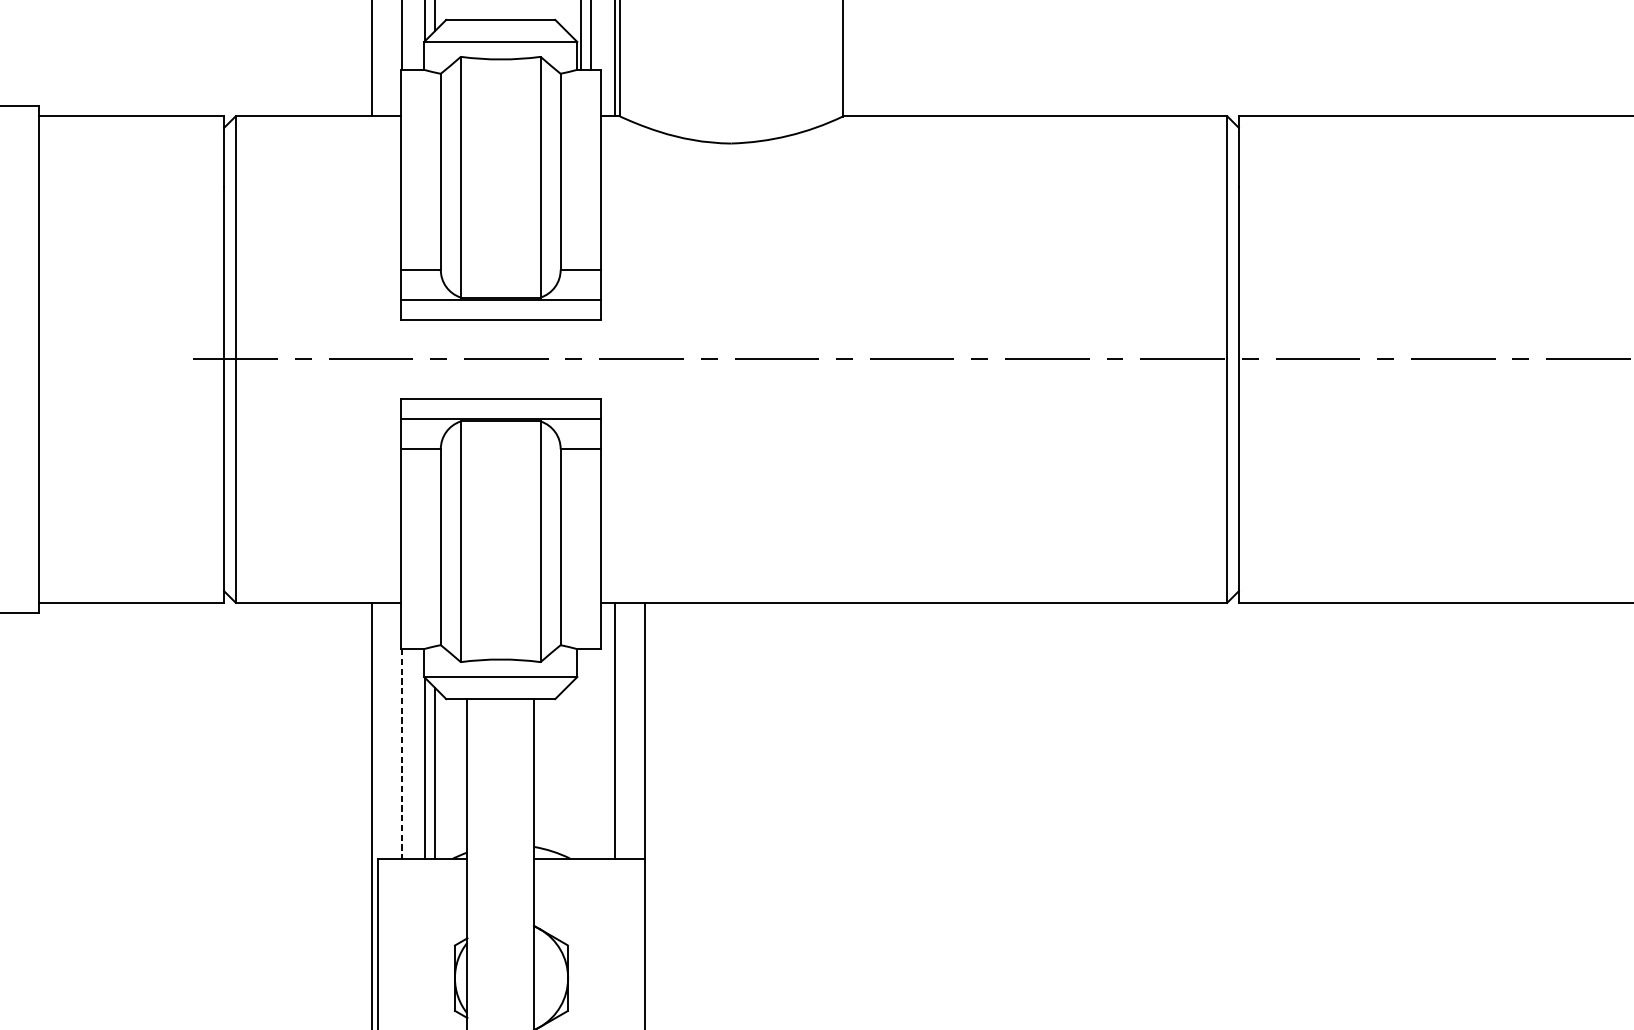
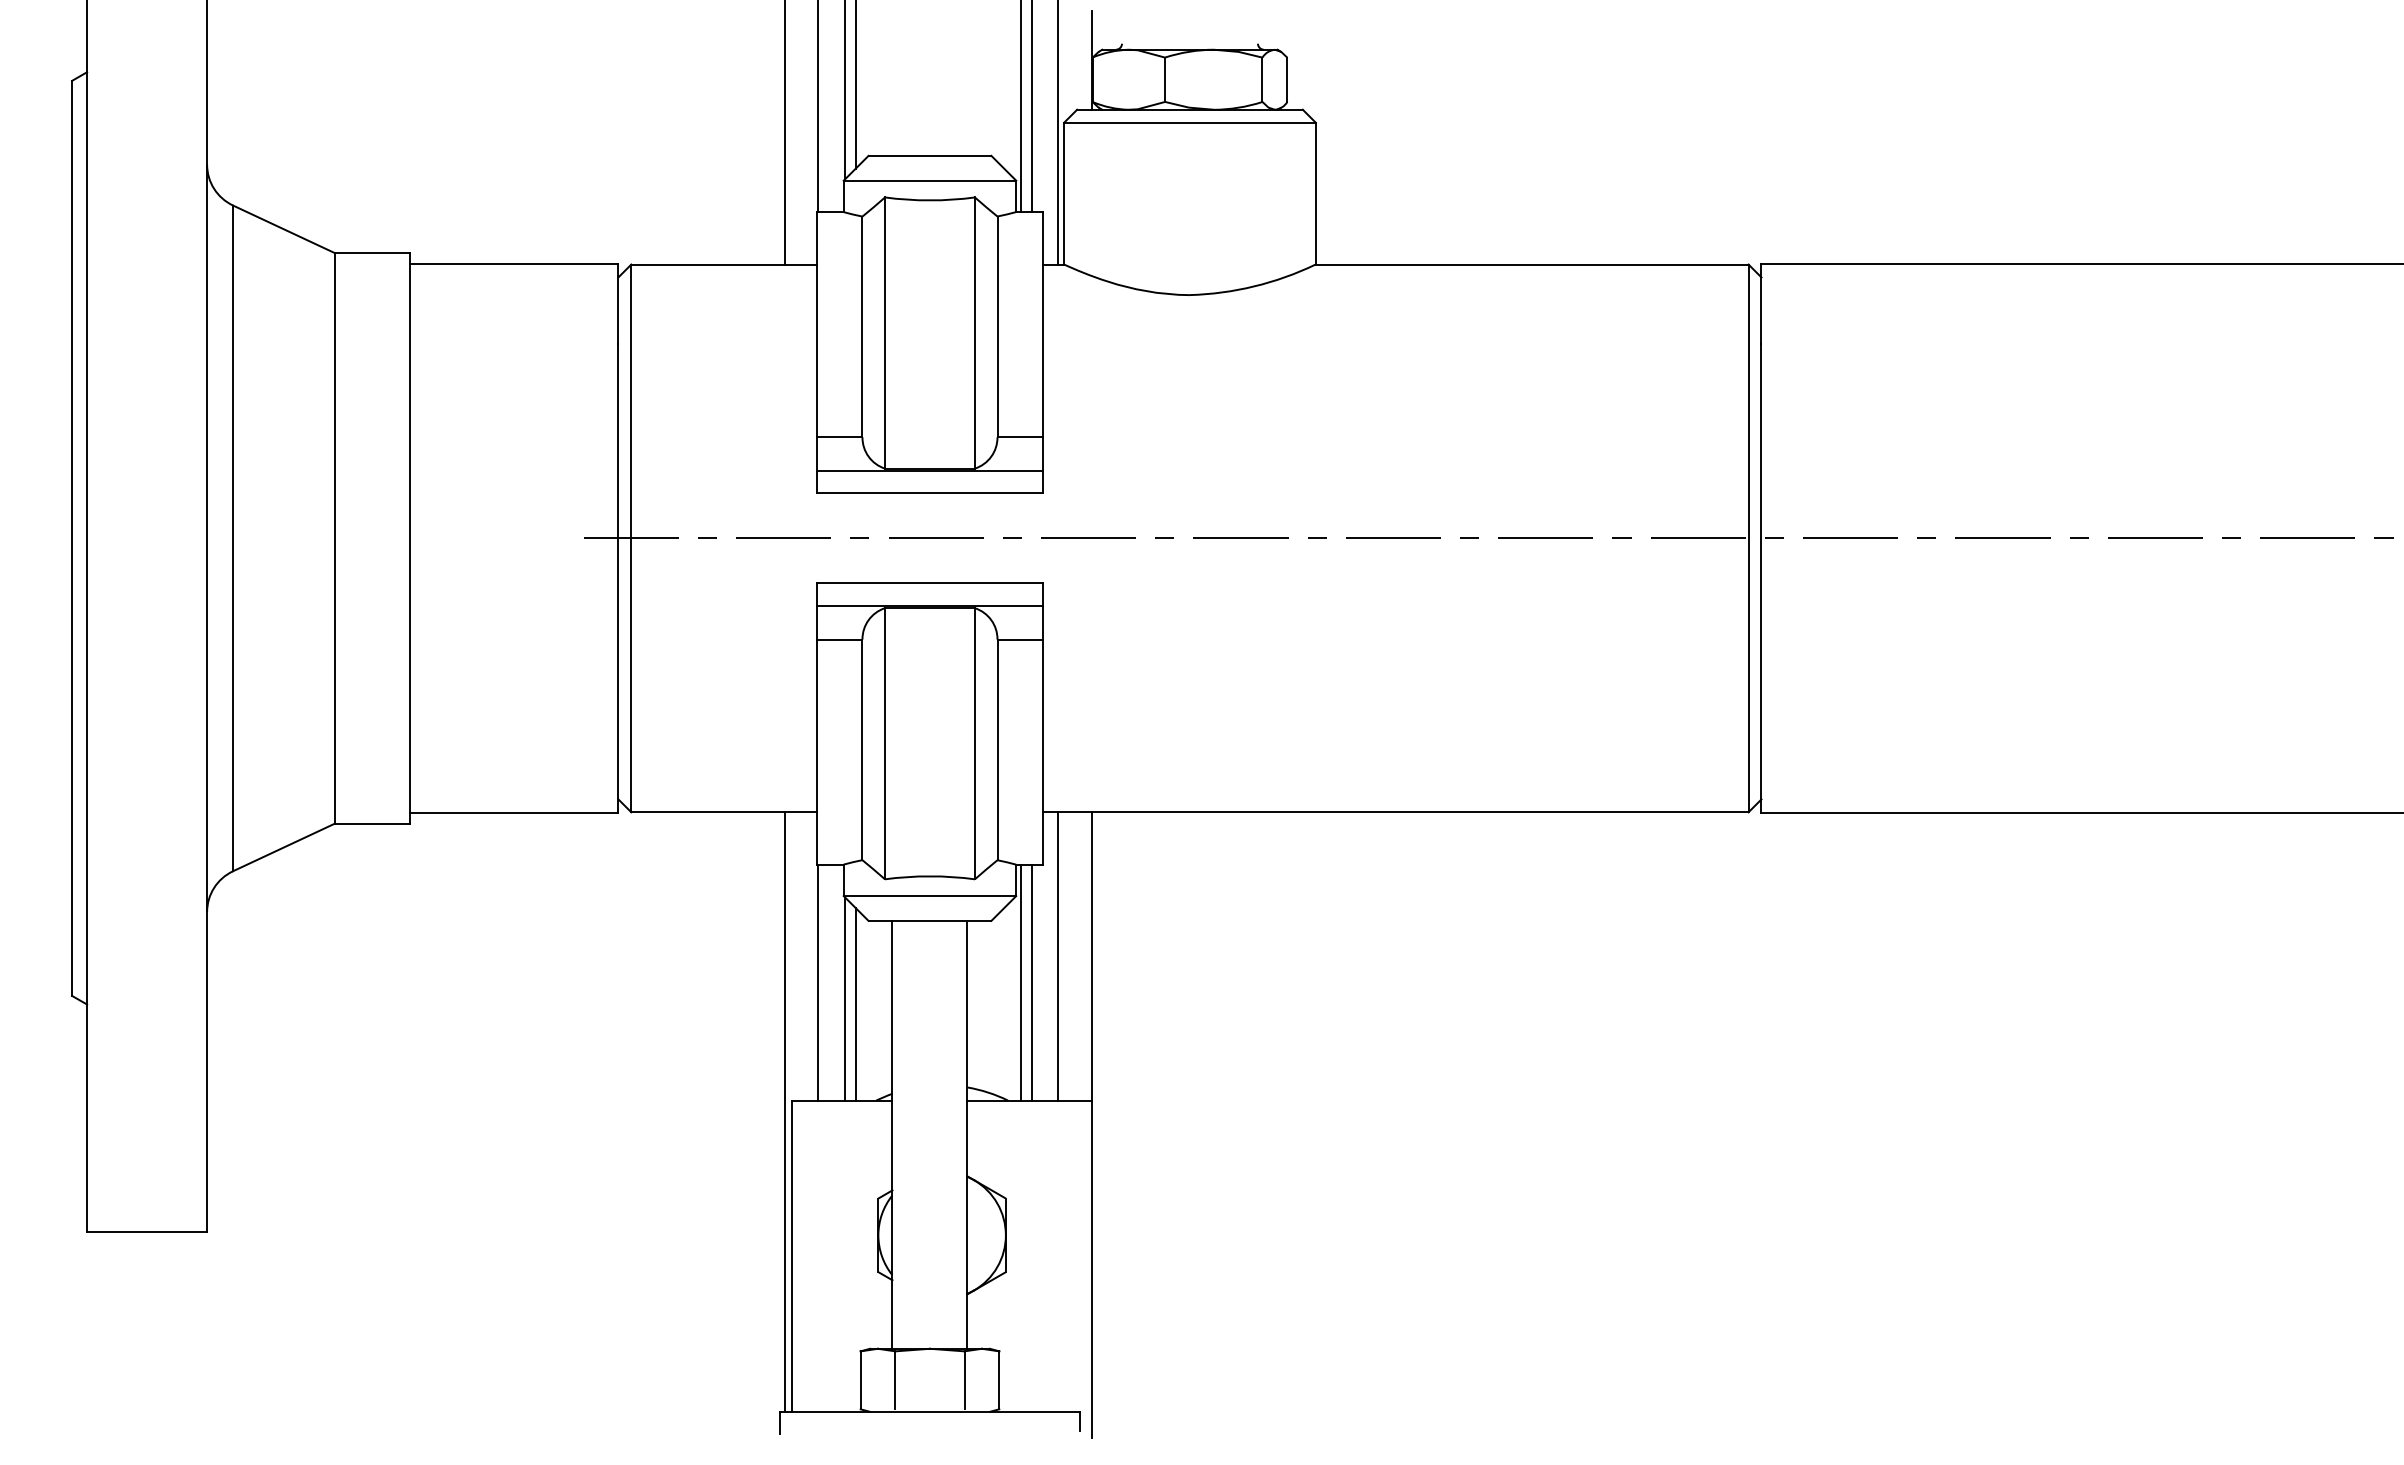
line: (401, 753) -> (818, 982), dashed -> solid
line: (581, 753) -> (1020, 982), added
line: (591, 753) -> (1032, 982), added

